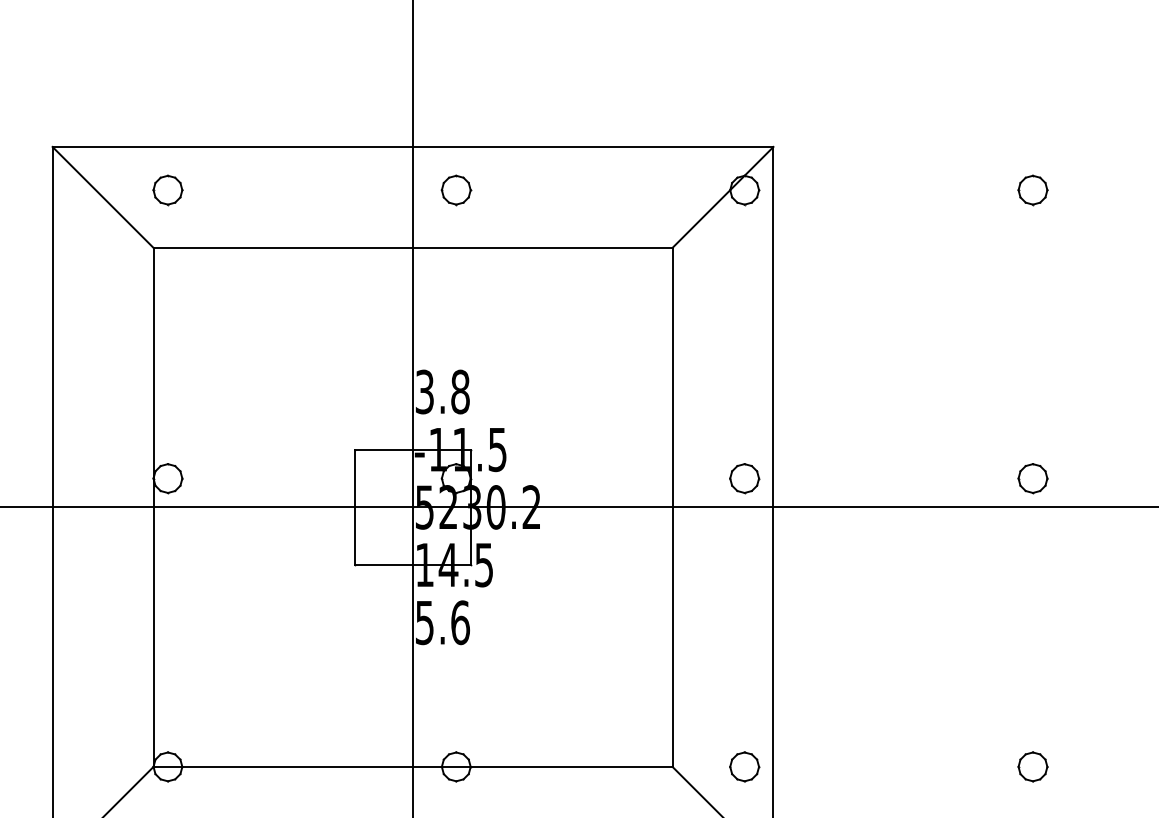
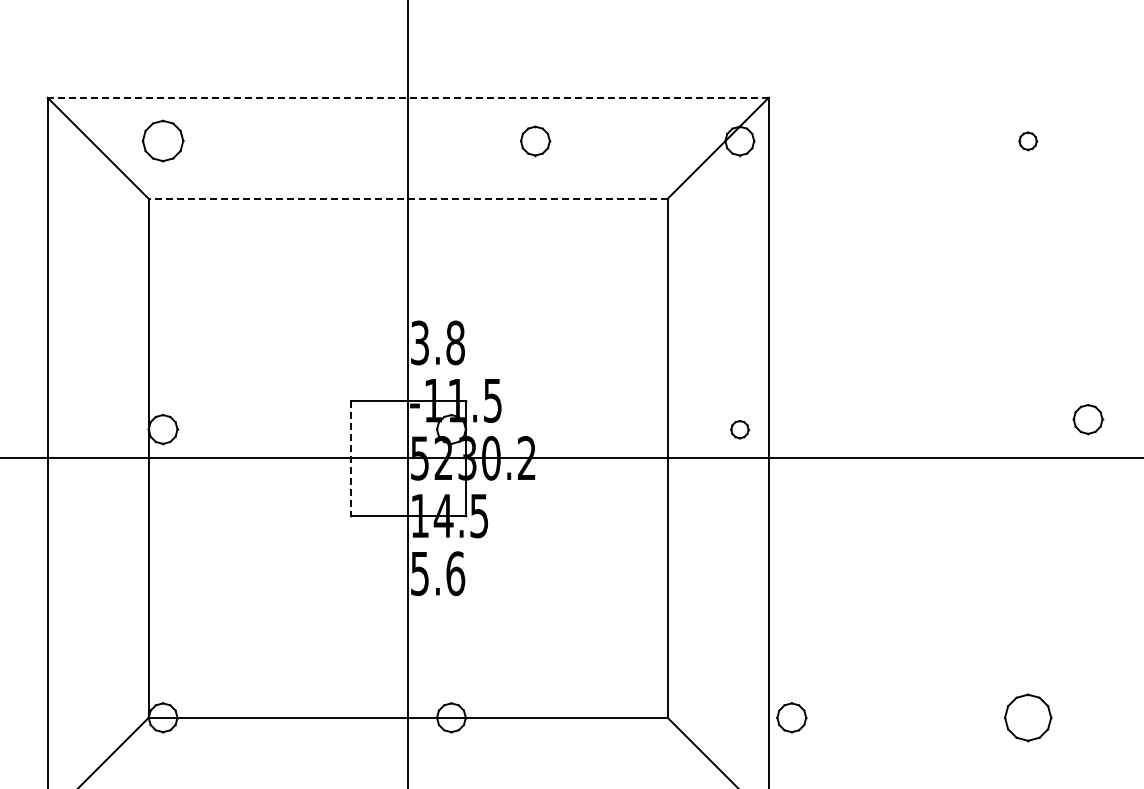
line: (412, 146) -> (407, 97), solid -> dashed
part: (167, 190) -> (162, 141), size x1.4
part: (456, 190) -> (535, 141), moved
part: (1032, 190) -> (1027, 141), size x0.6
line: (413, 247) -> (408, 198), solid -> dashed
part: (744, 478) -> (739, 429), size x0.6
part: (1032, 478) -> (1087, 419), moved
line: (355, 507) -> (350, 458), solid -> dashed
part: (744, 766) -> (791, 717), moved
part: (1032, 766) -> (1027, 717), size x1.6

